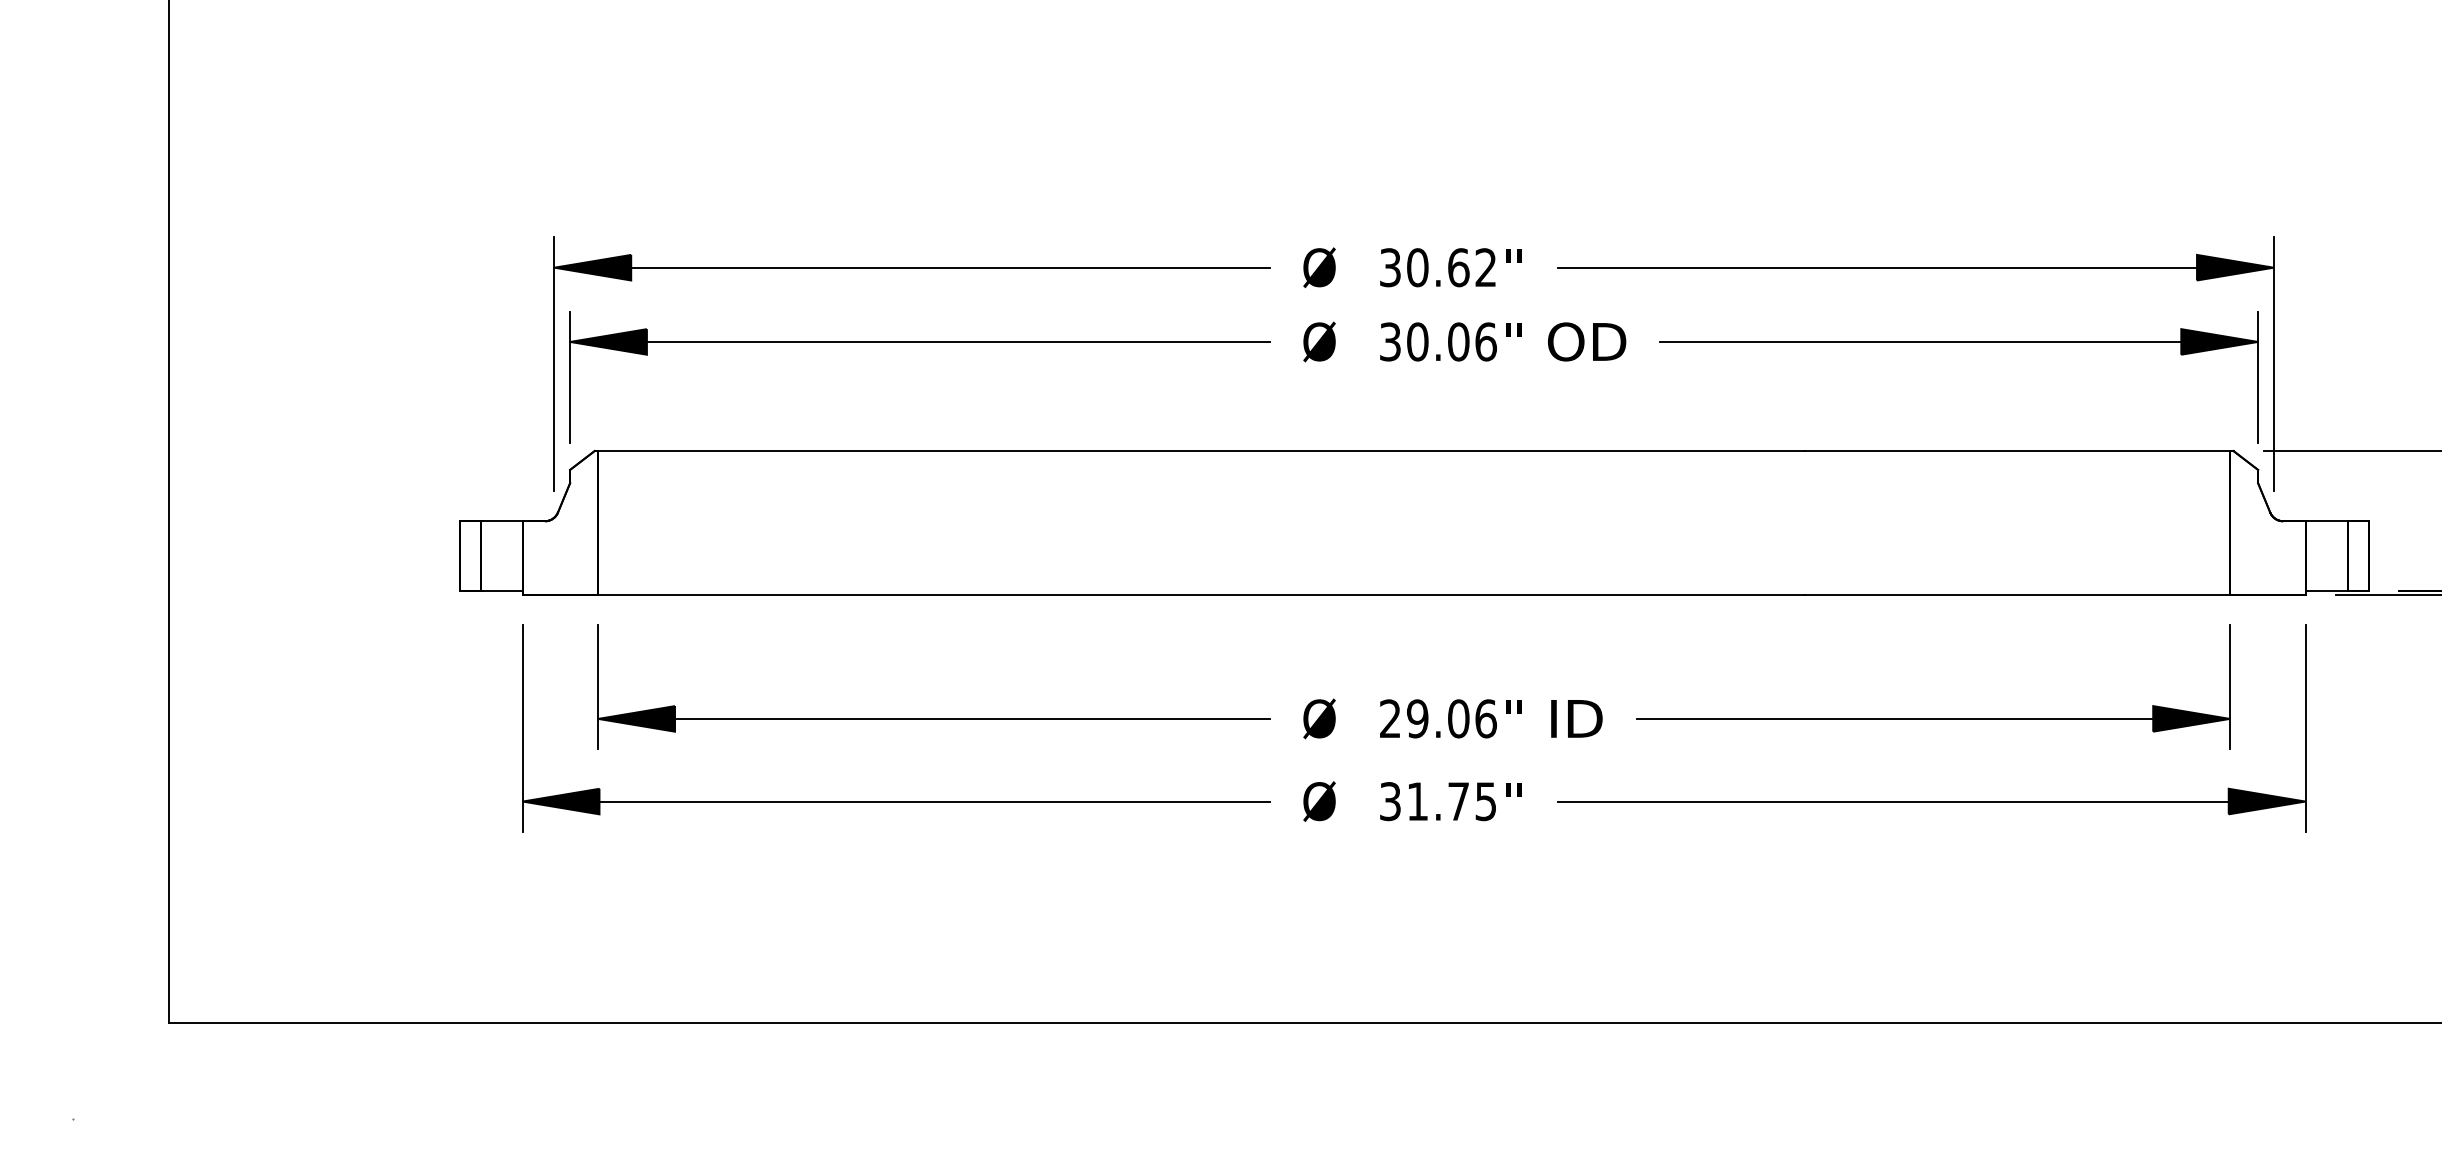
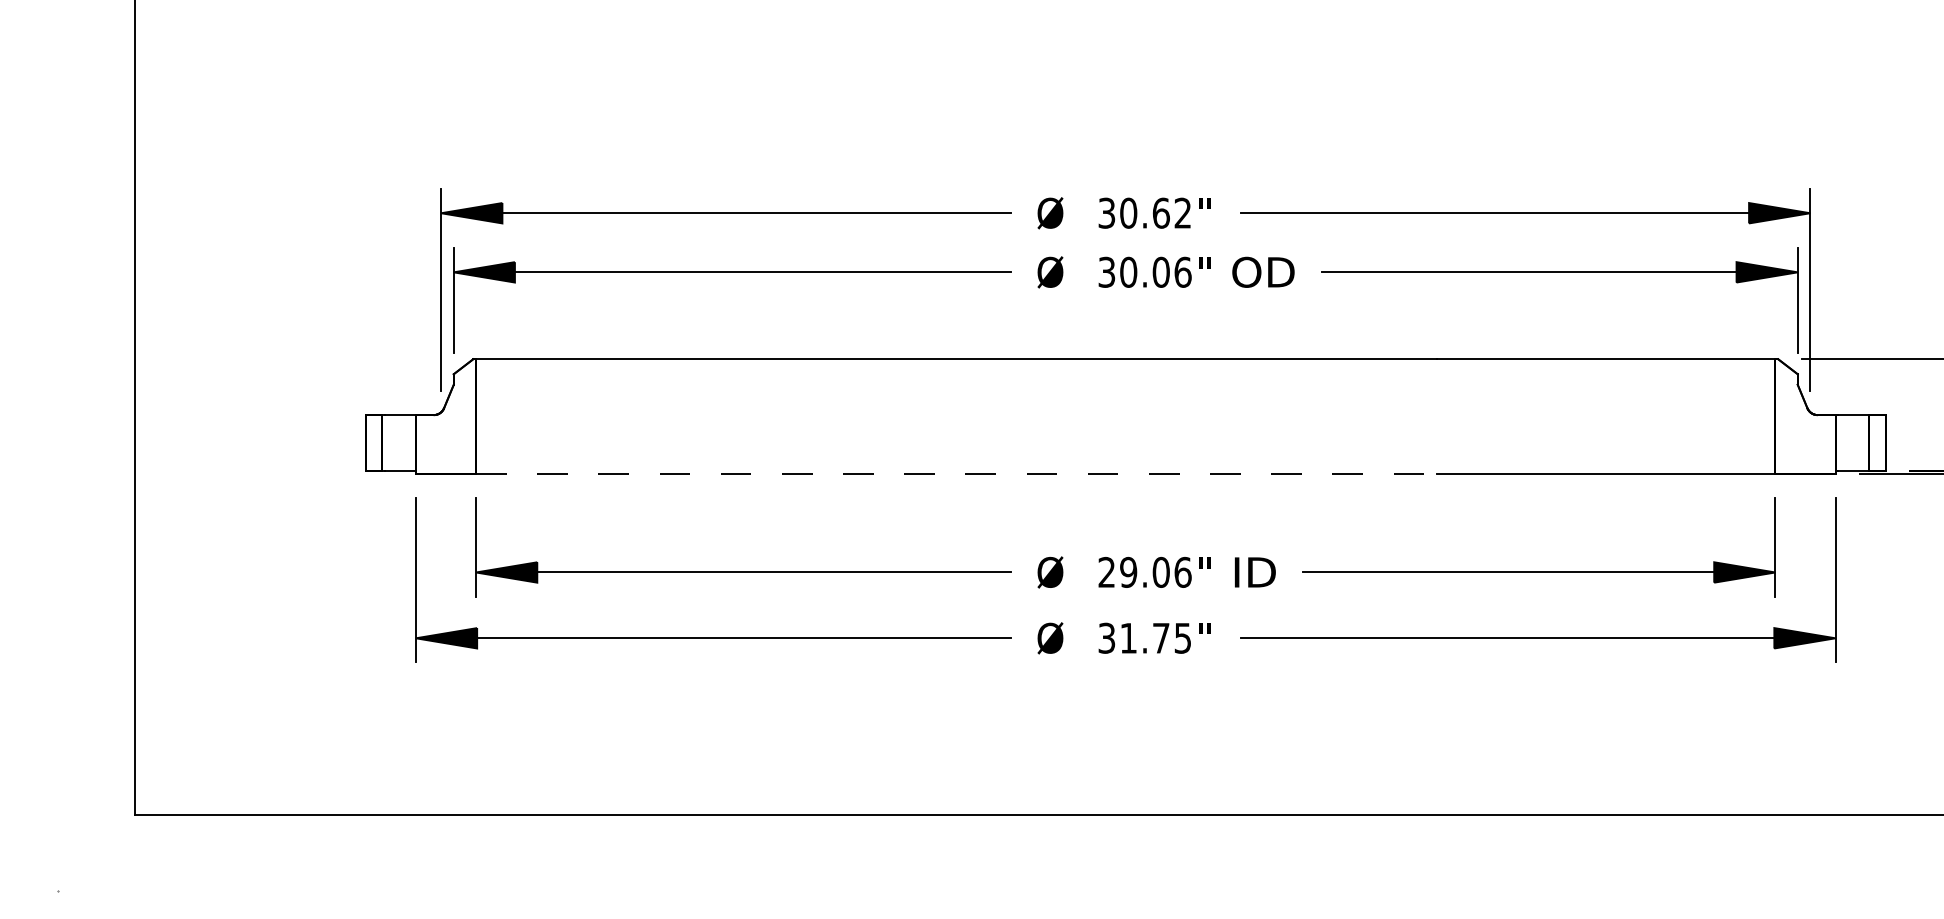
line: (1201, 594) -> (956, 473), solid -> dashed

